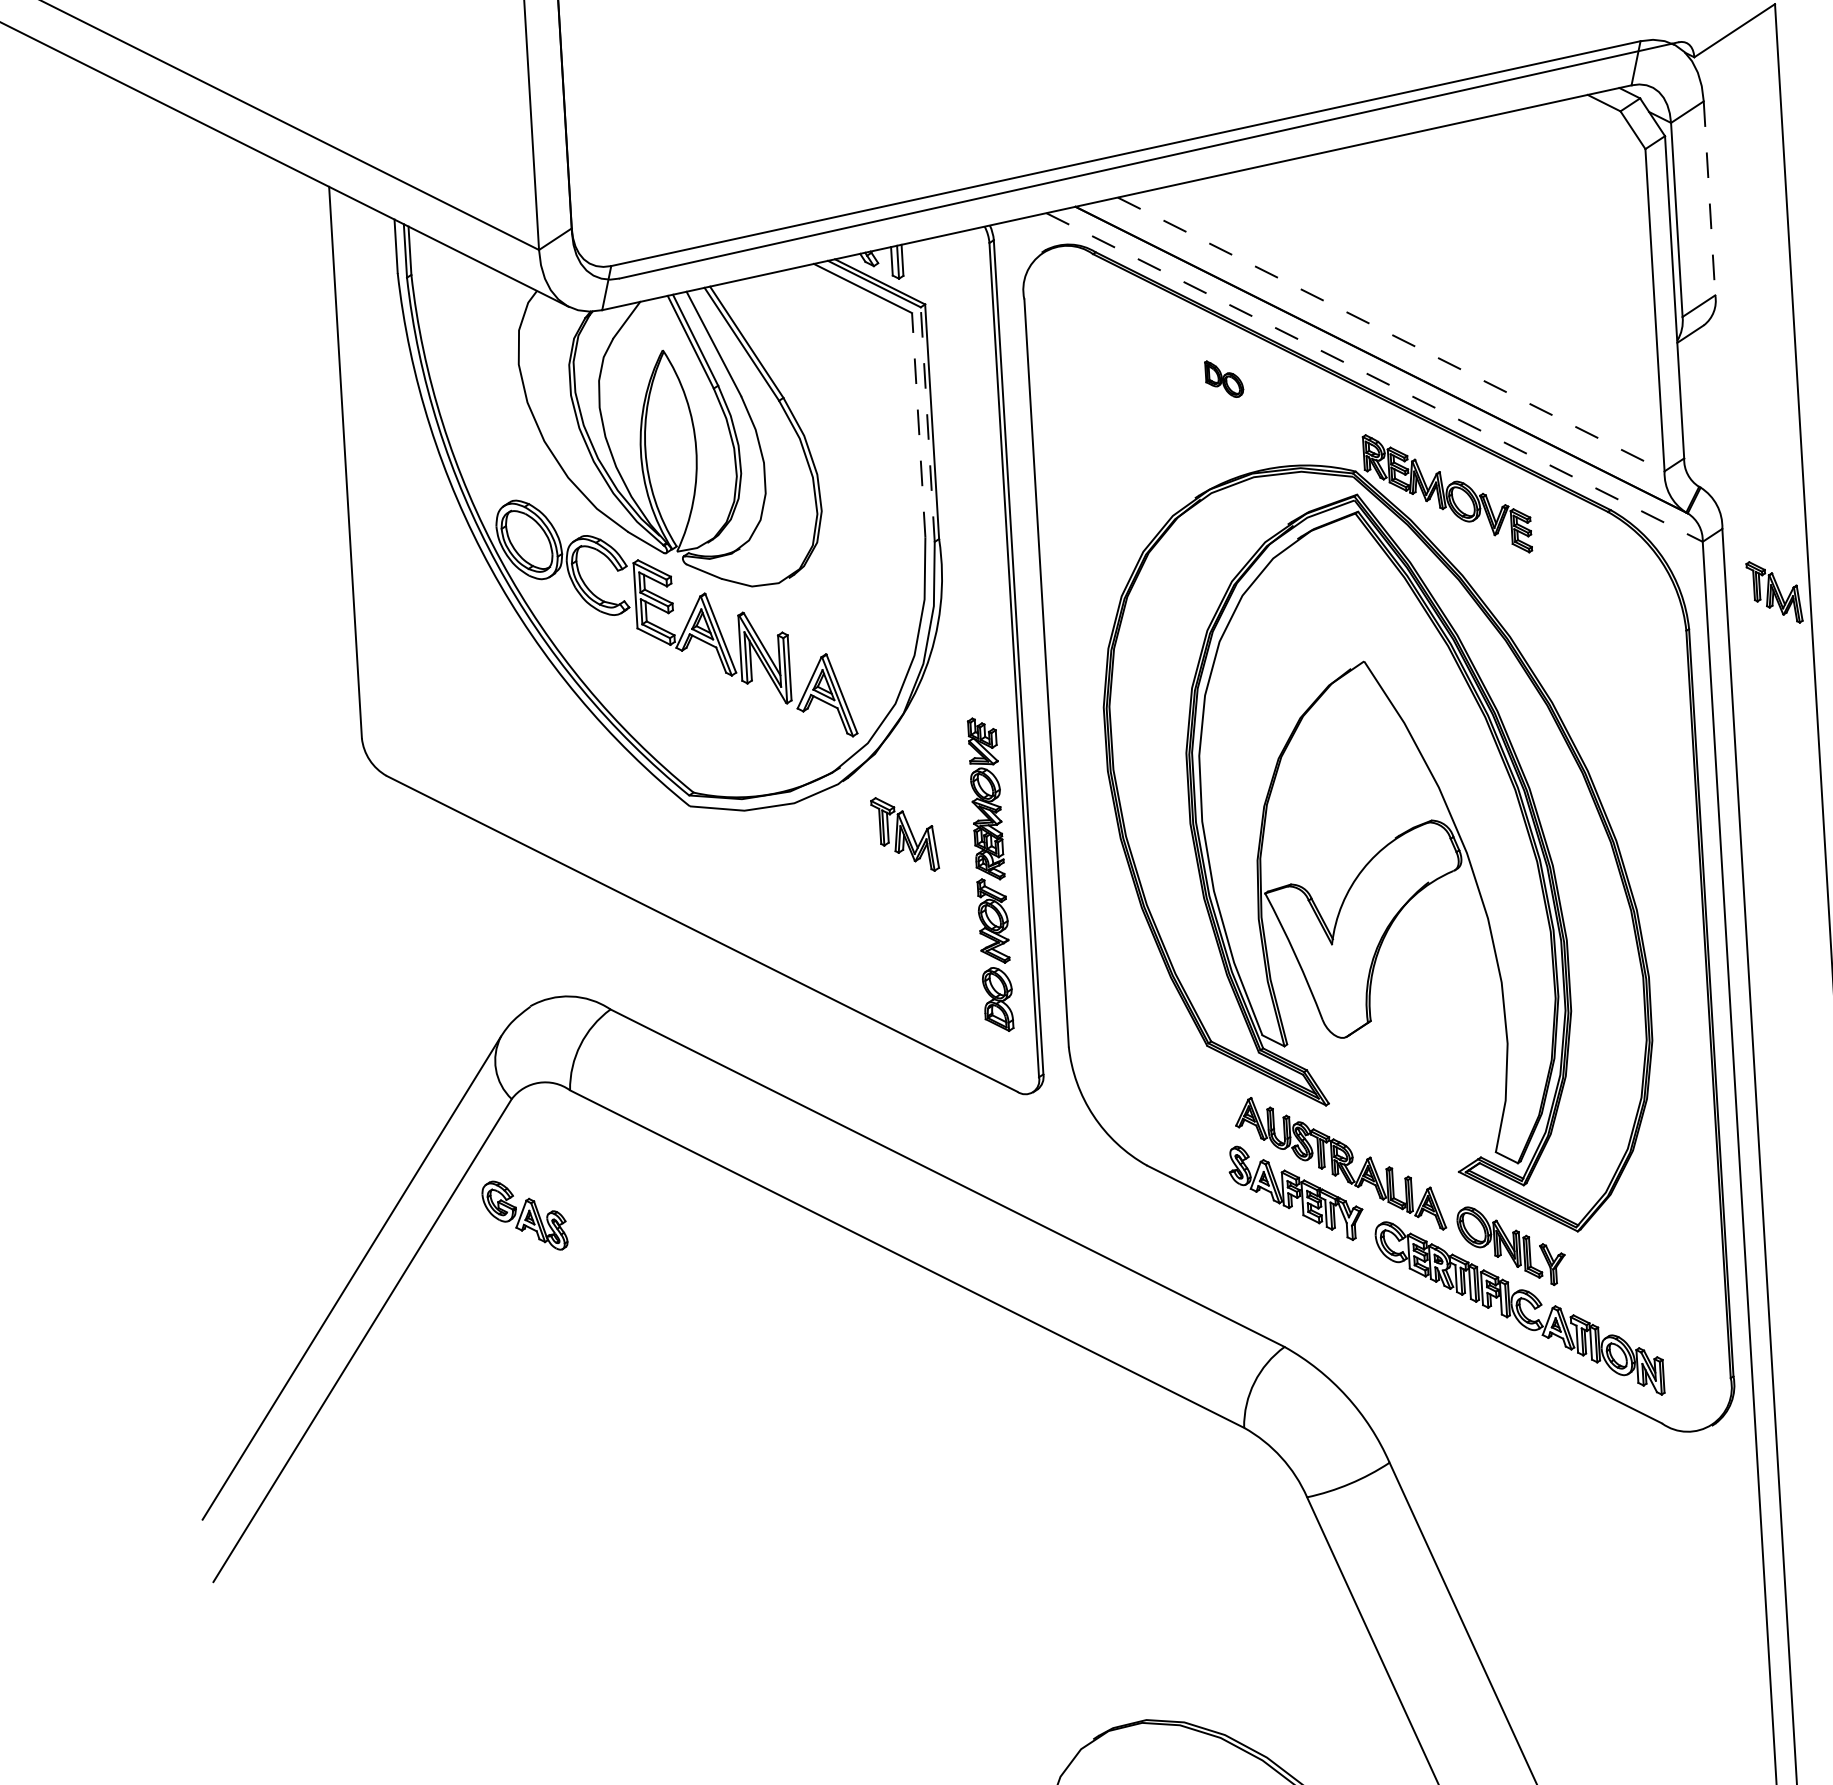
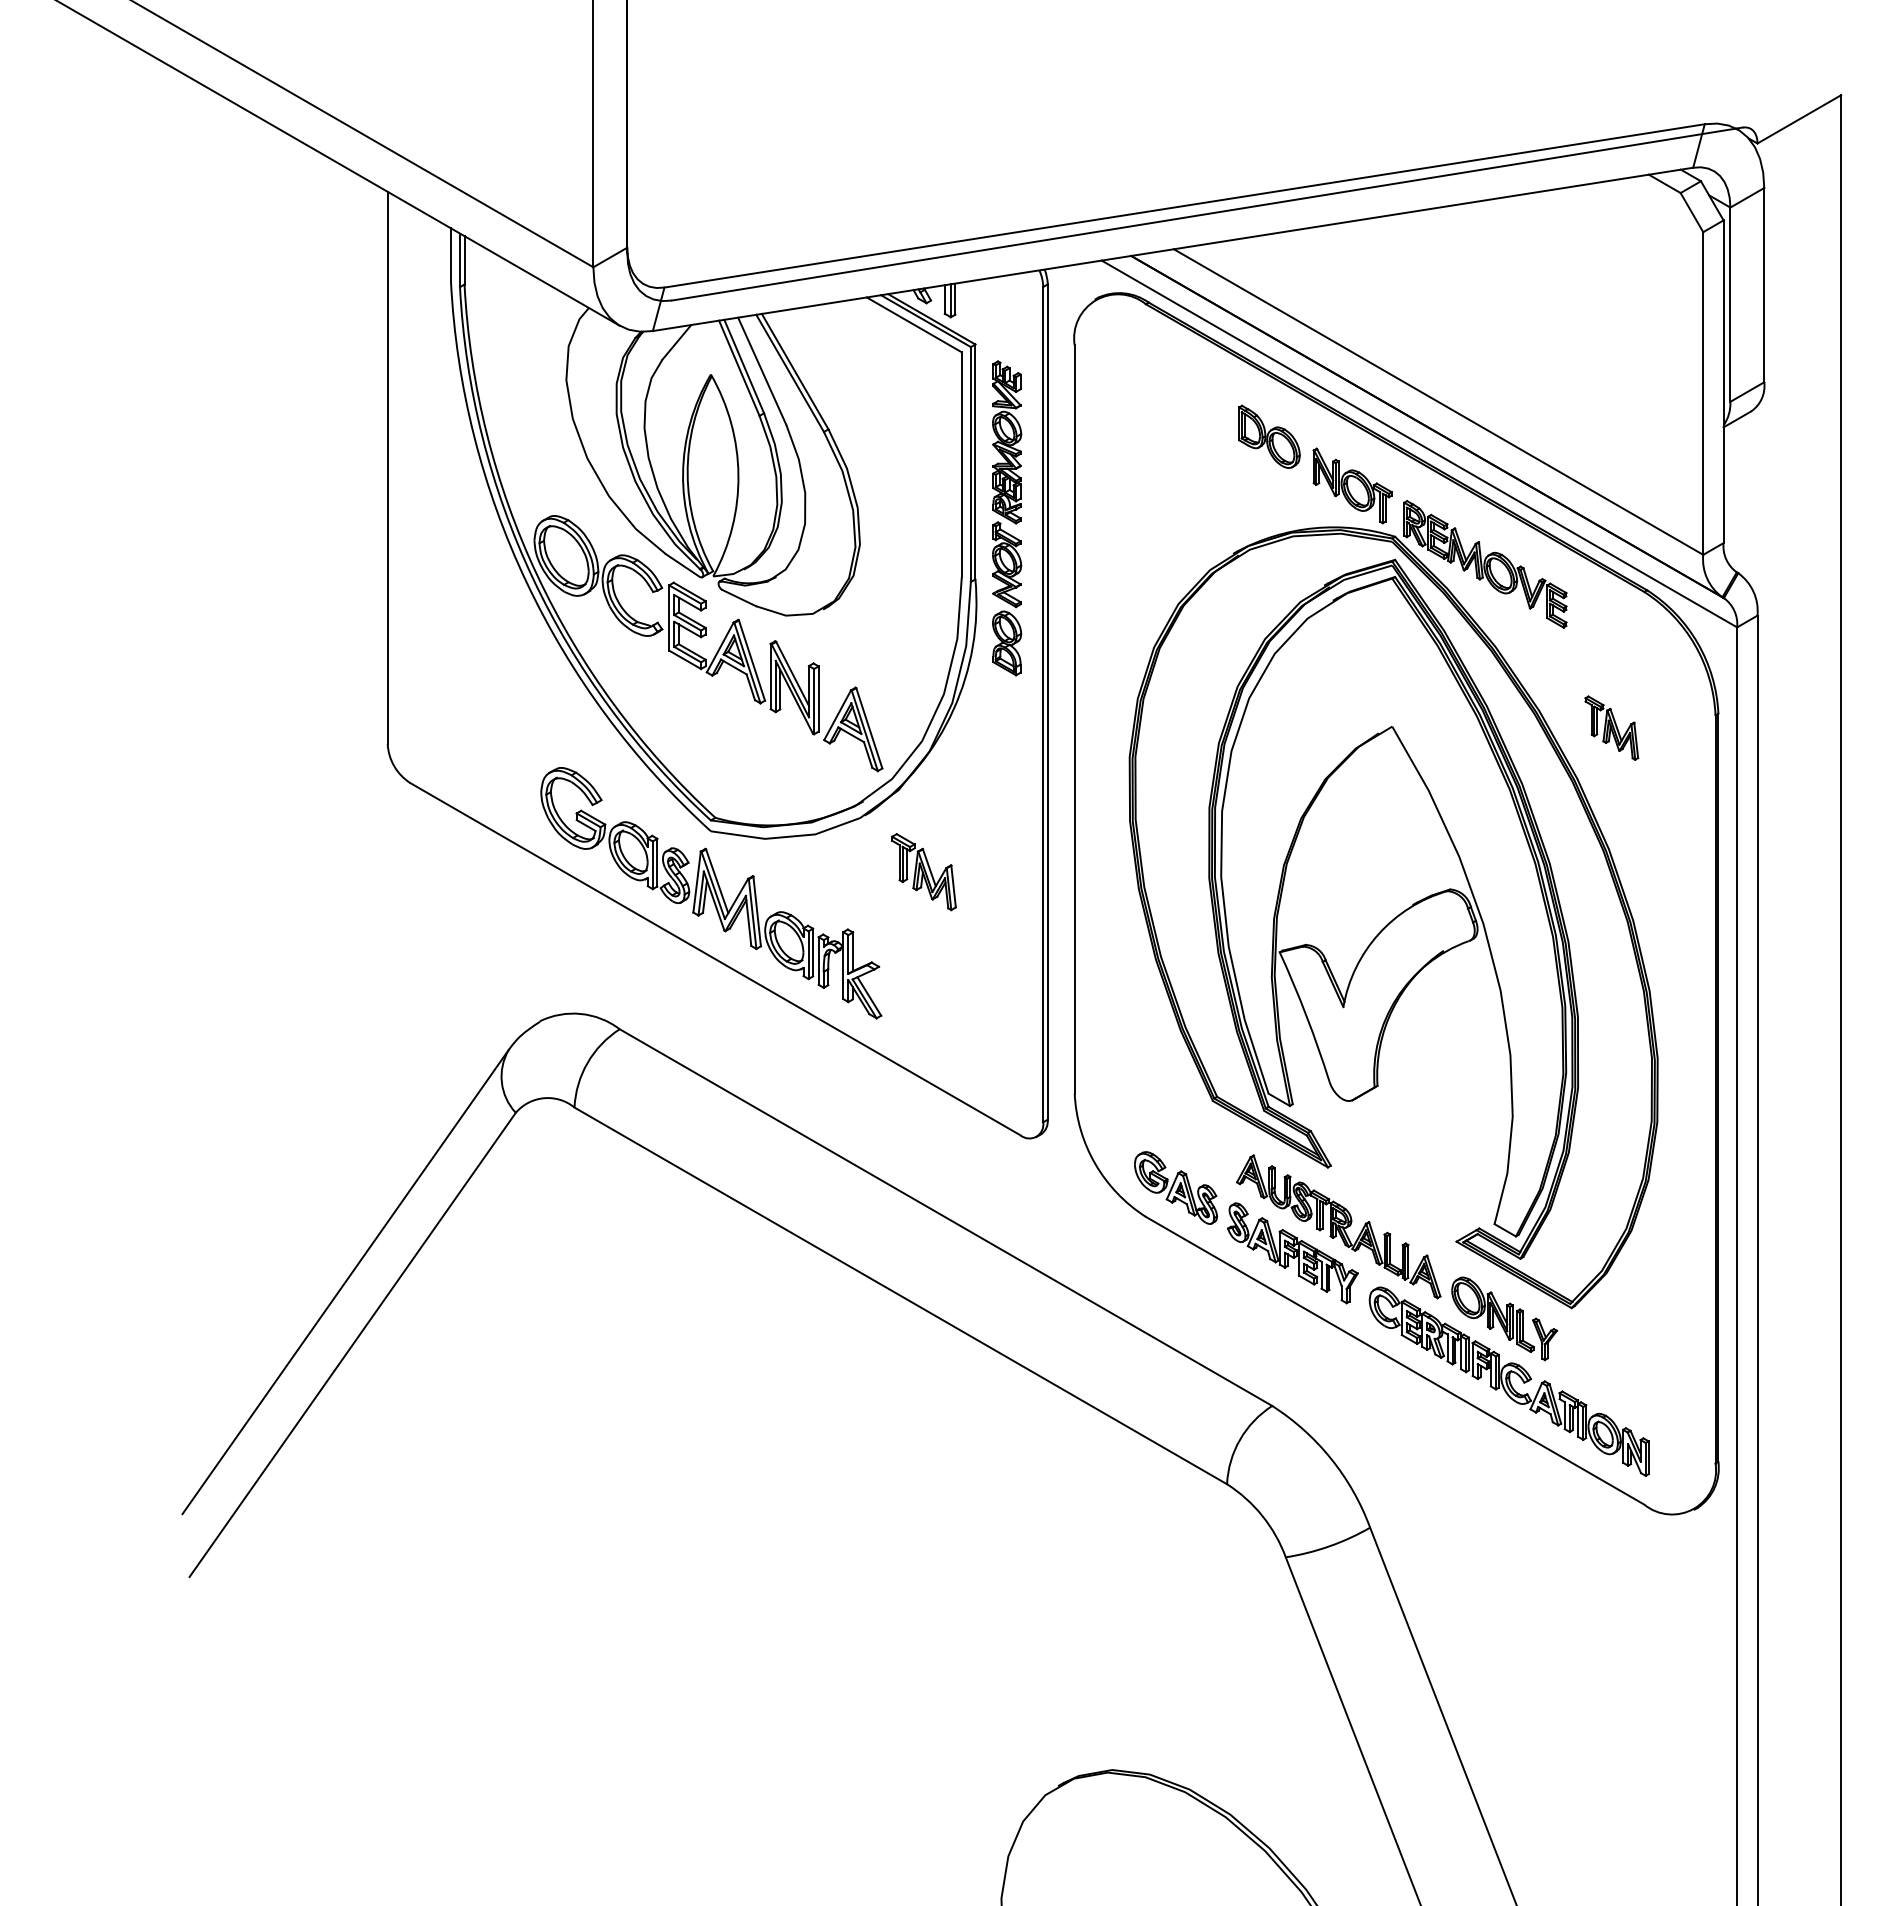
line: (1709, 198) -> (1764, 285), dashed -> solid
line: (1391, 334) -> (1438, 402), dashed -> solid
line: (1374, 377) -> (1419, 444), dashed -> solid
part: (1224, 378) -> (1269, 436), size x1.67
part: (1310, 422) -> (1352, 485), added
line: (927, 424) -> (970, 464), dashed -> solid
line: (918, 425) -> (961, 464), dashed -> solid
part: (1774, 591) -> (1611, 727), moved
part: (694, 868) -> (711, 893), added
part: (991, 874) -> (1007, 518), moved
part: (524, 1215) -> (1175, 1187), moved

